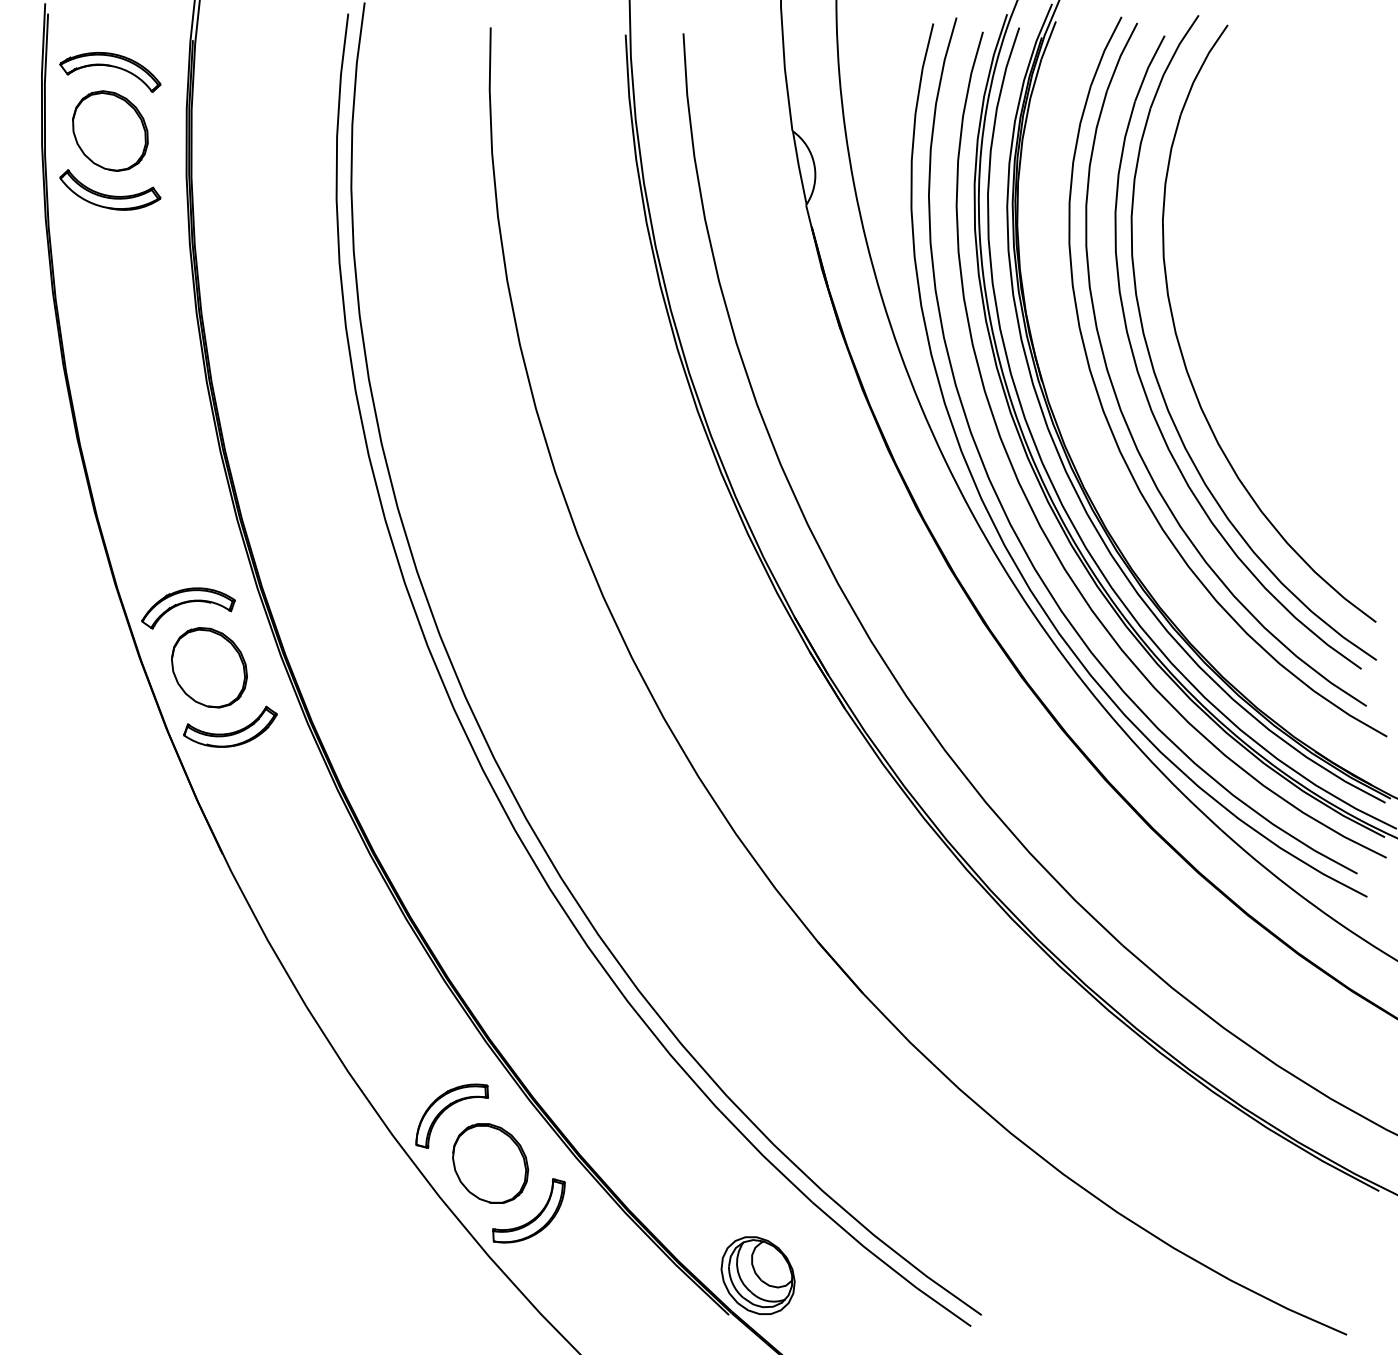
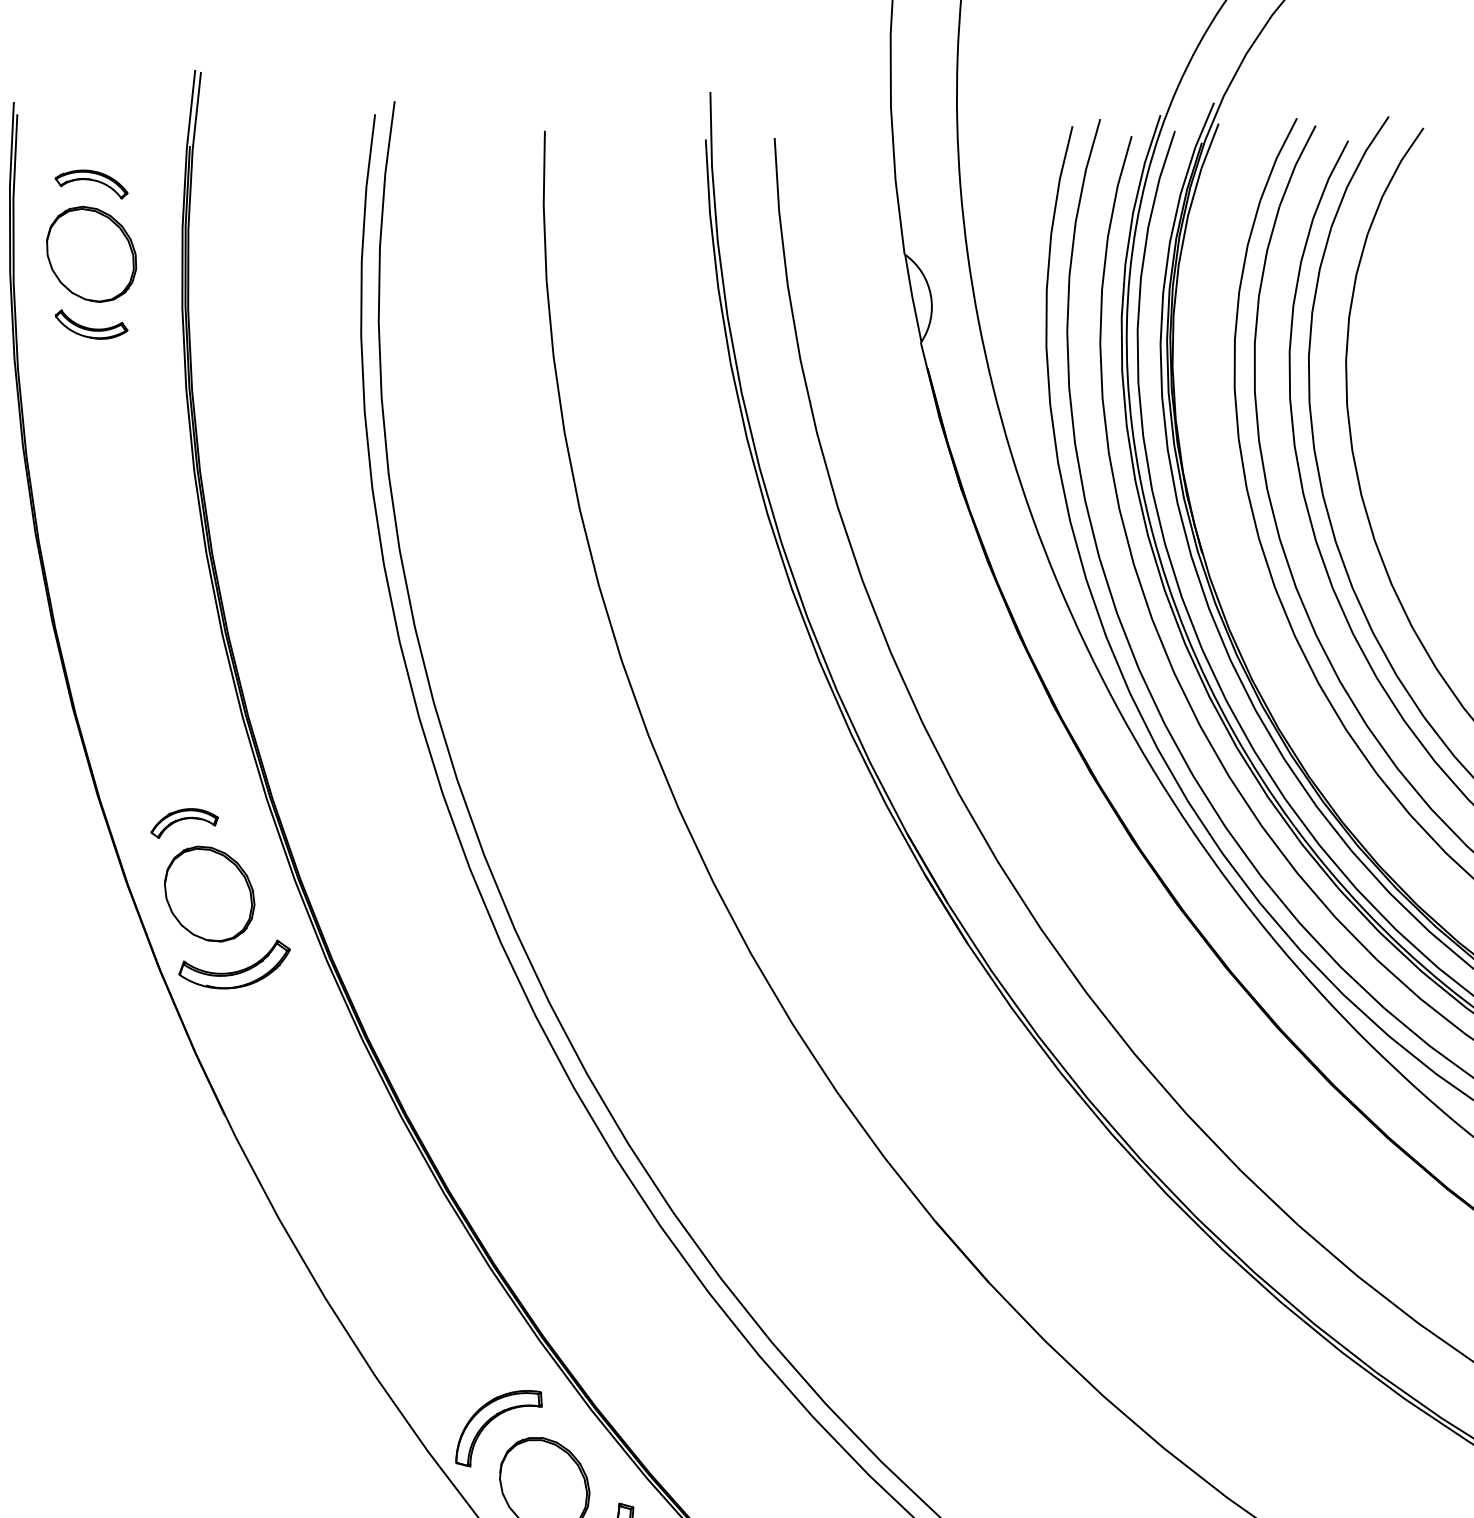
part: (110, 72) -> (91, 184), size x0.6
part: (110, 189) -> (91, 324), size x0.6
part: (188, 608) -> (184, 823), size x0.6

